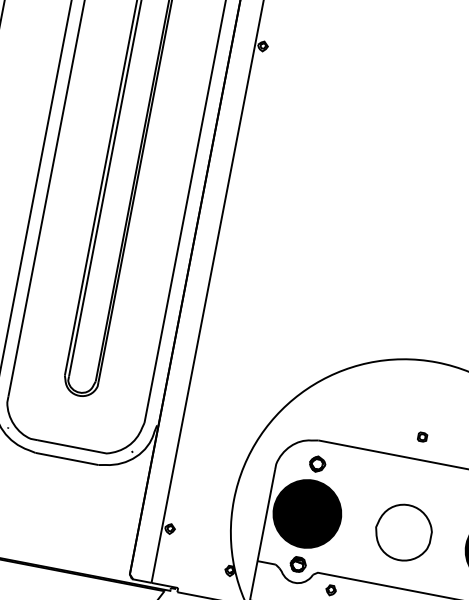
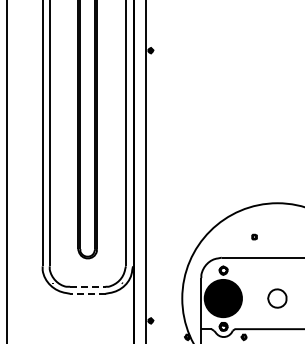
part: (422, 436) -> (254, 236), moved
line: (68, 445) -> (87, 286), solid -> dashed
line: (66, 458) -> (87, 293), solid -> dashed
part: (404, 532) -> (277, 298), size x0.6

